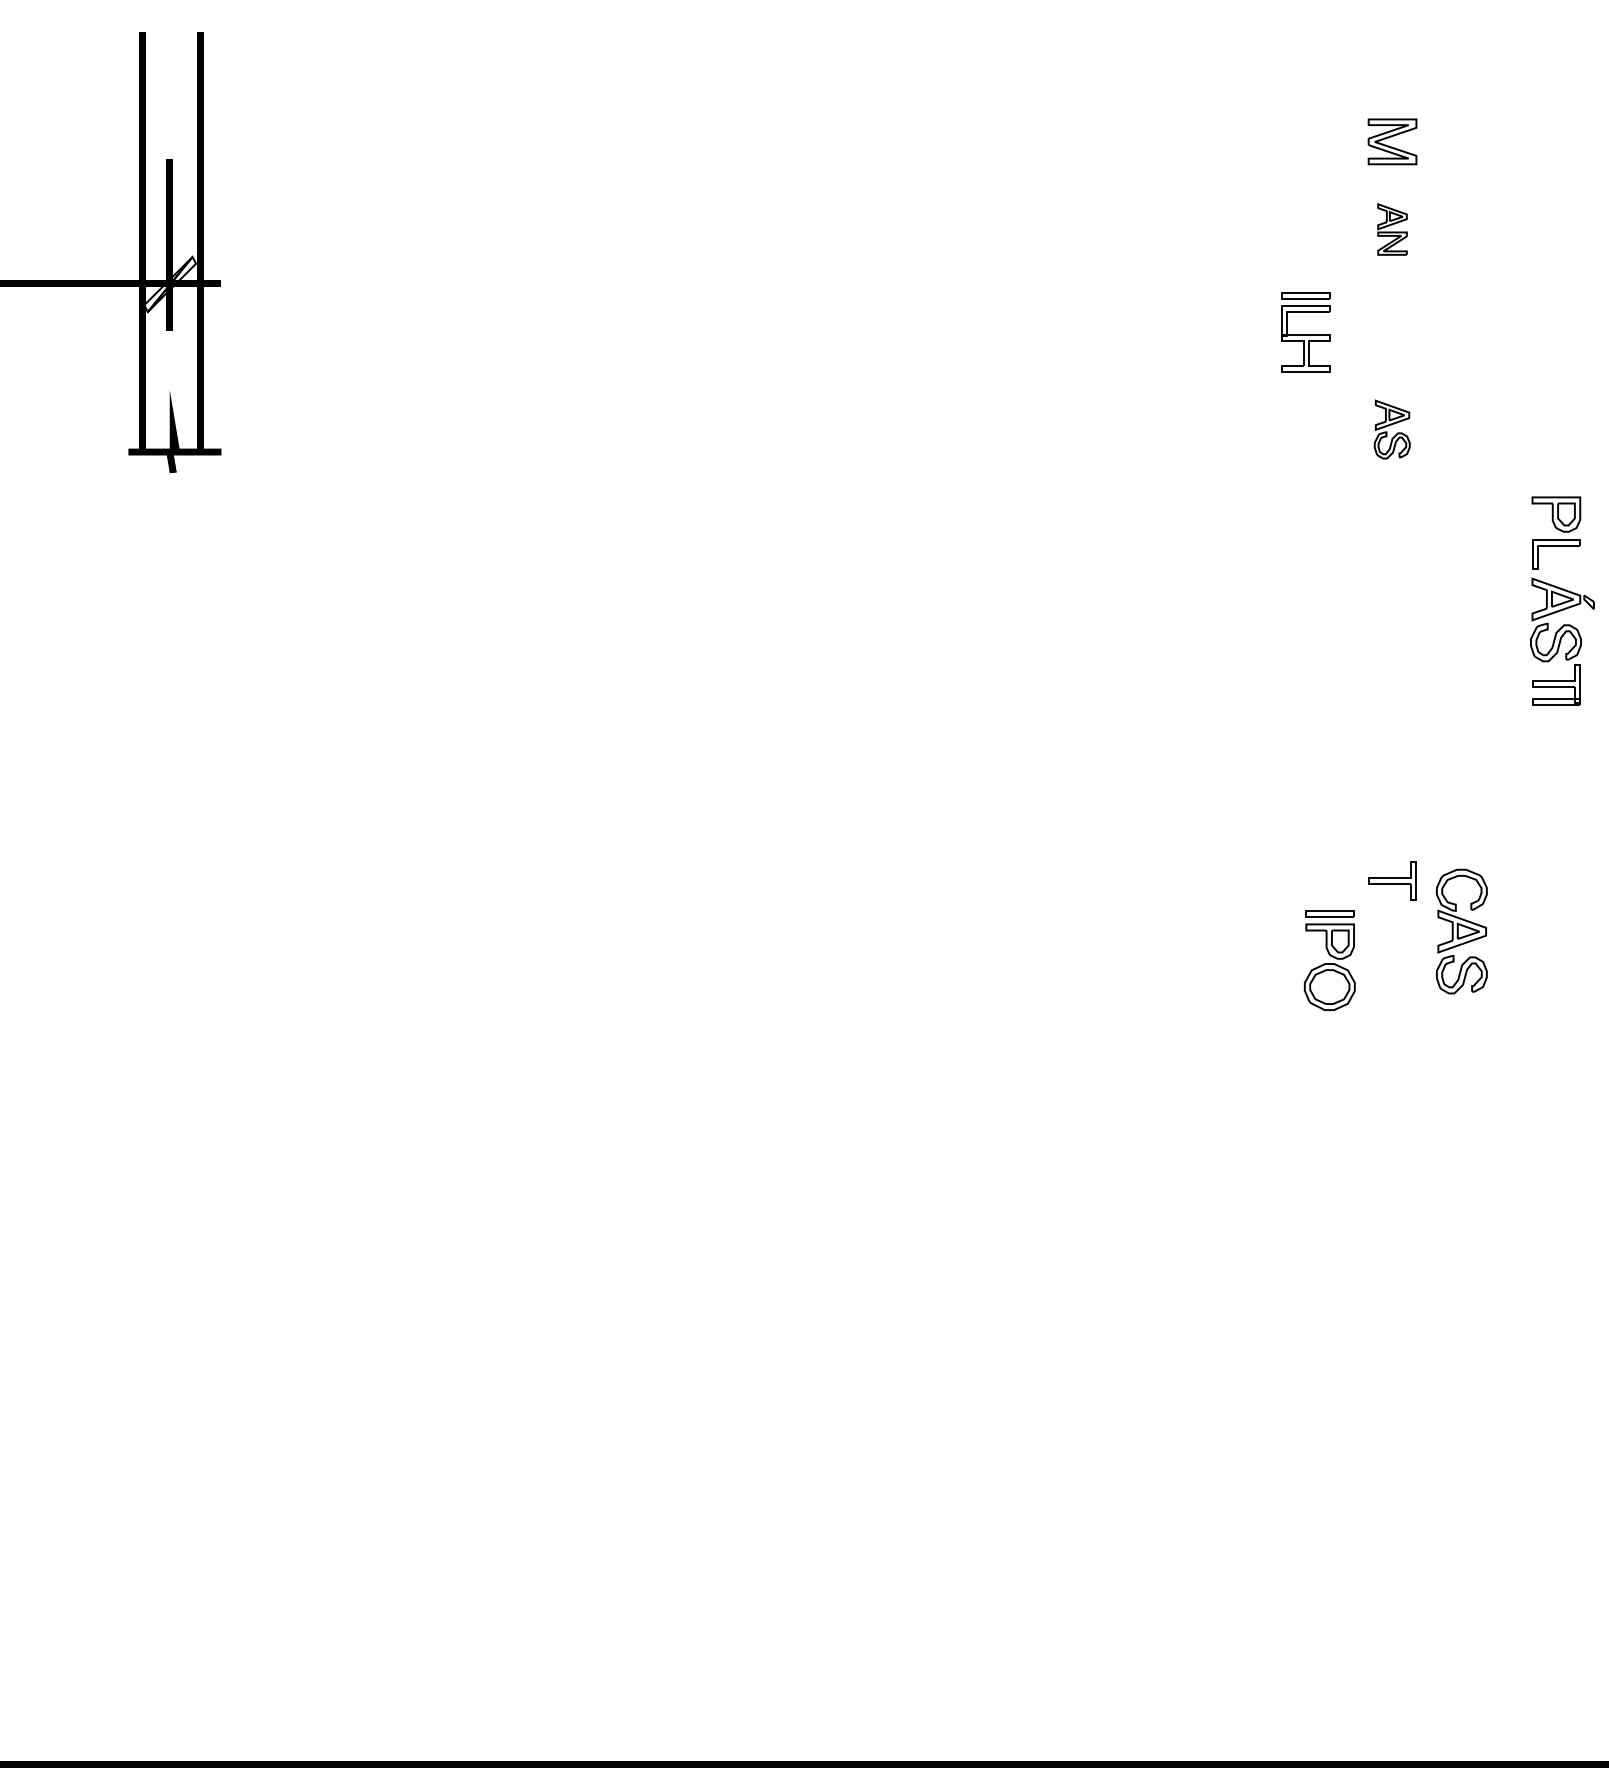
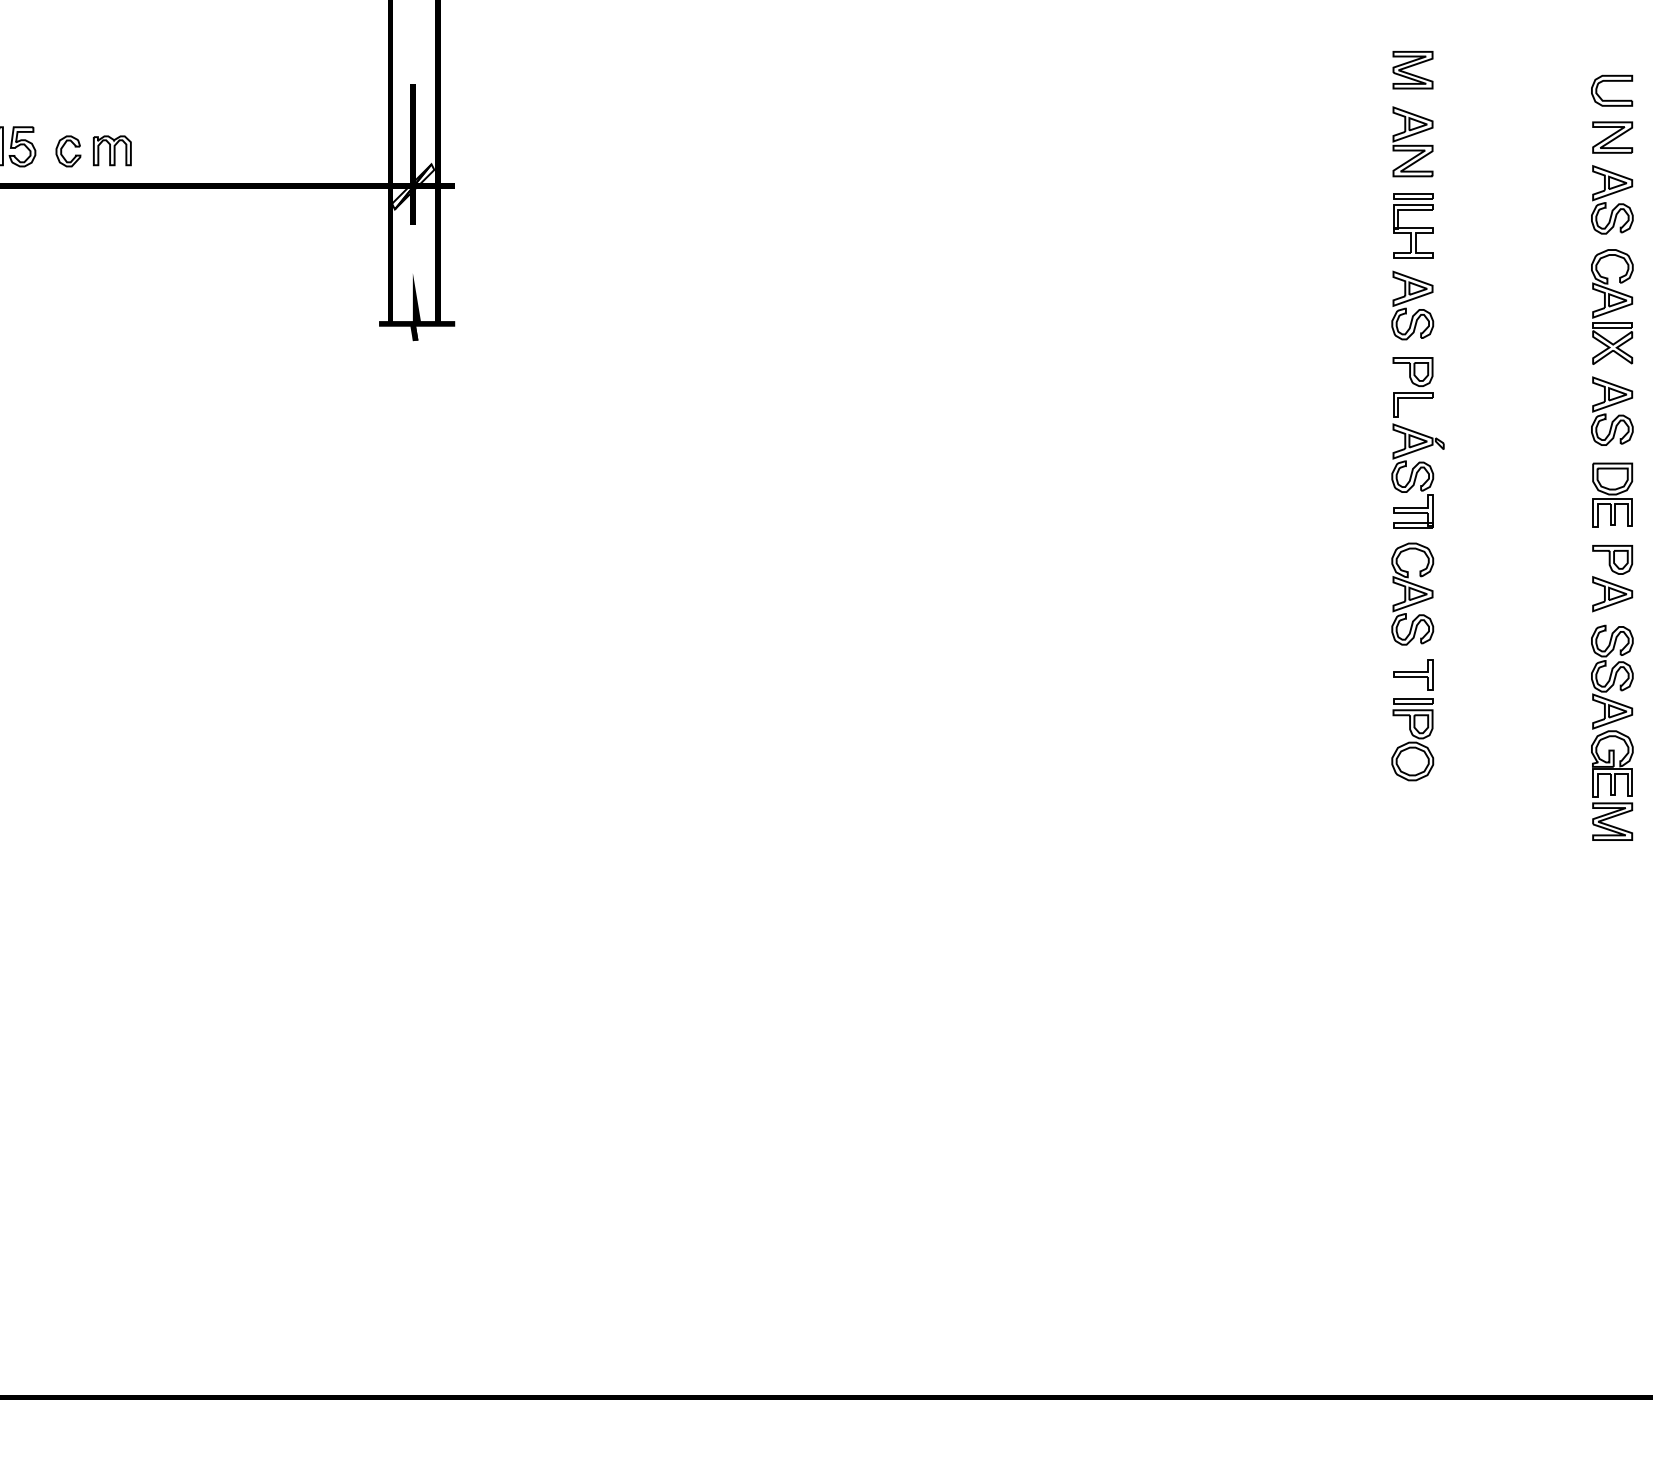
part: (1391, 229) -> (1412, 141), size x1.67
part: (1306, 331) -> (1413, 225), moved
part: (1391, 429) -> (1412, 305), size x1.43
part: (1561, 600) -> (1417, 442), moved
part: (1461, 930) -> (1412, 593), moved
part: (1329, 960) -> (1412, 739), moved

